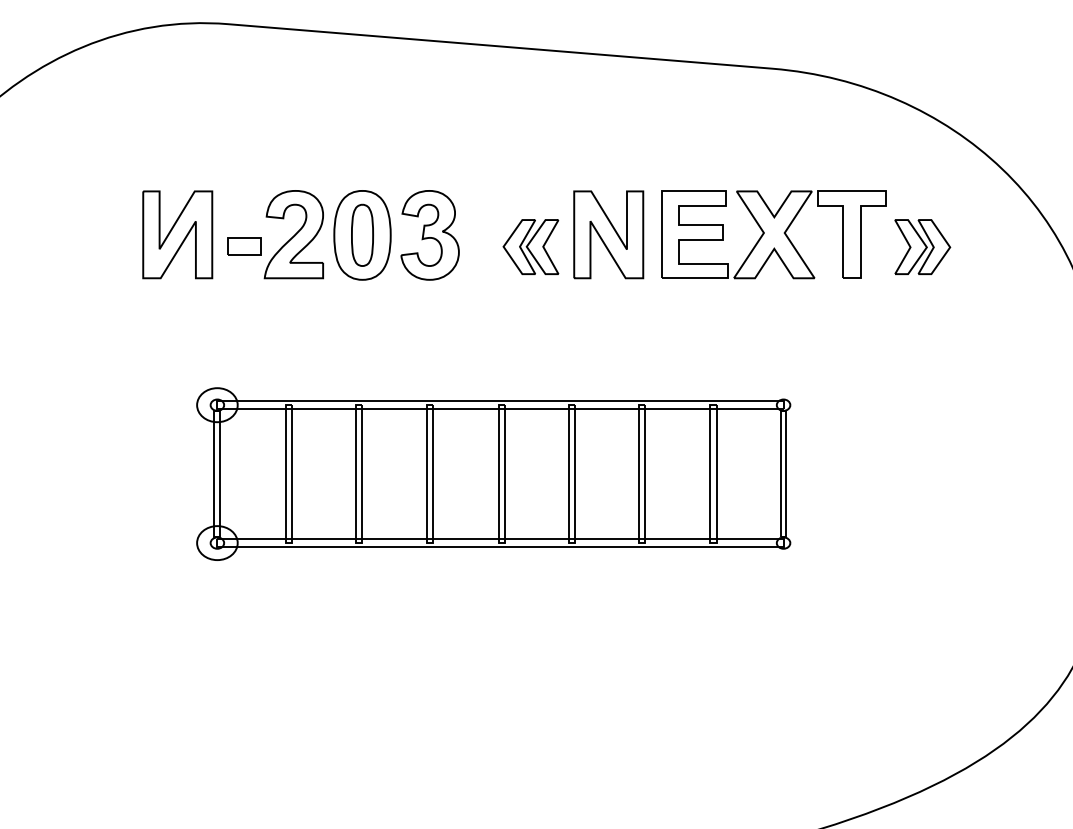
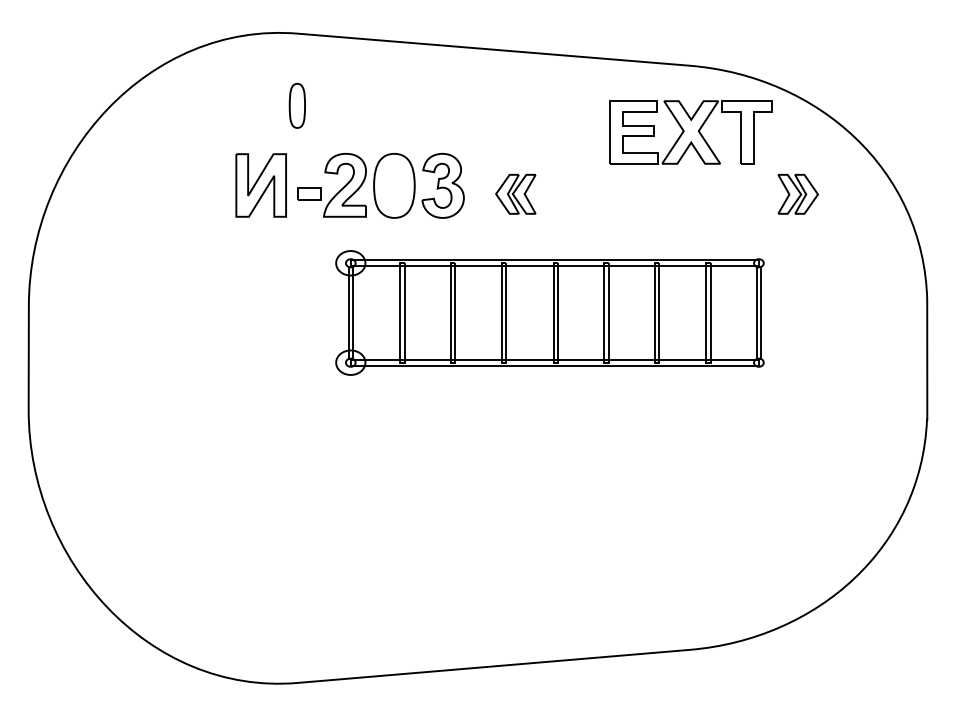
part: (361, 234) -> (296, 105), moved
part: (608, 234) -> (571, 185), removed
part: (773, 234) -> (690, 132), moved
part: (493, 473) -> (549, 312), moved

